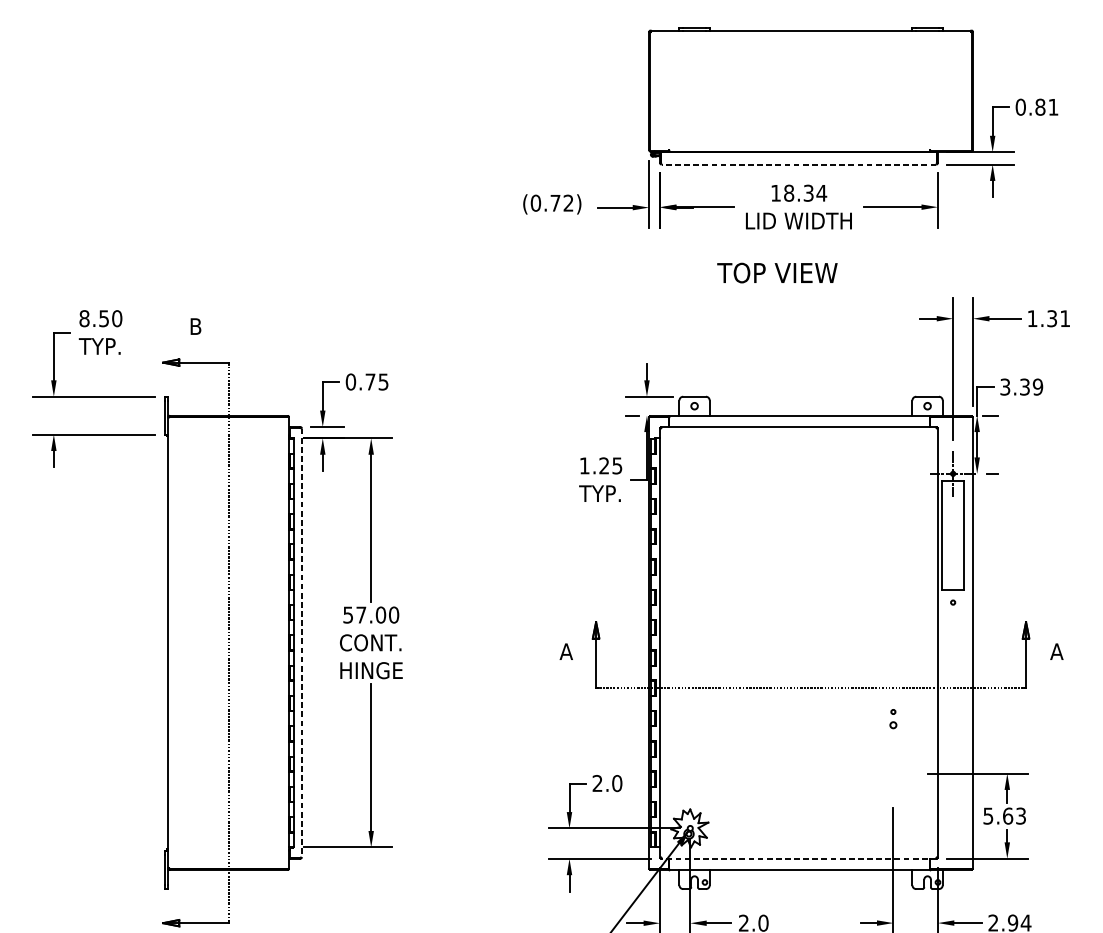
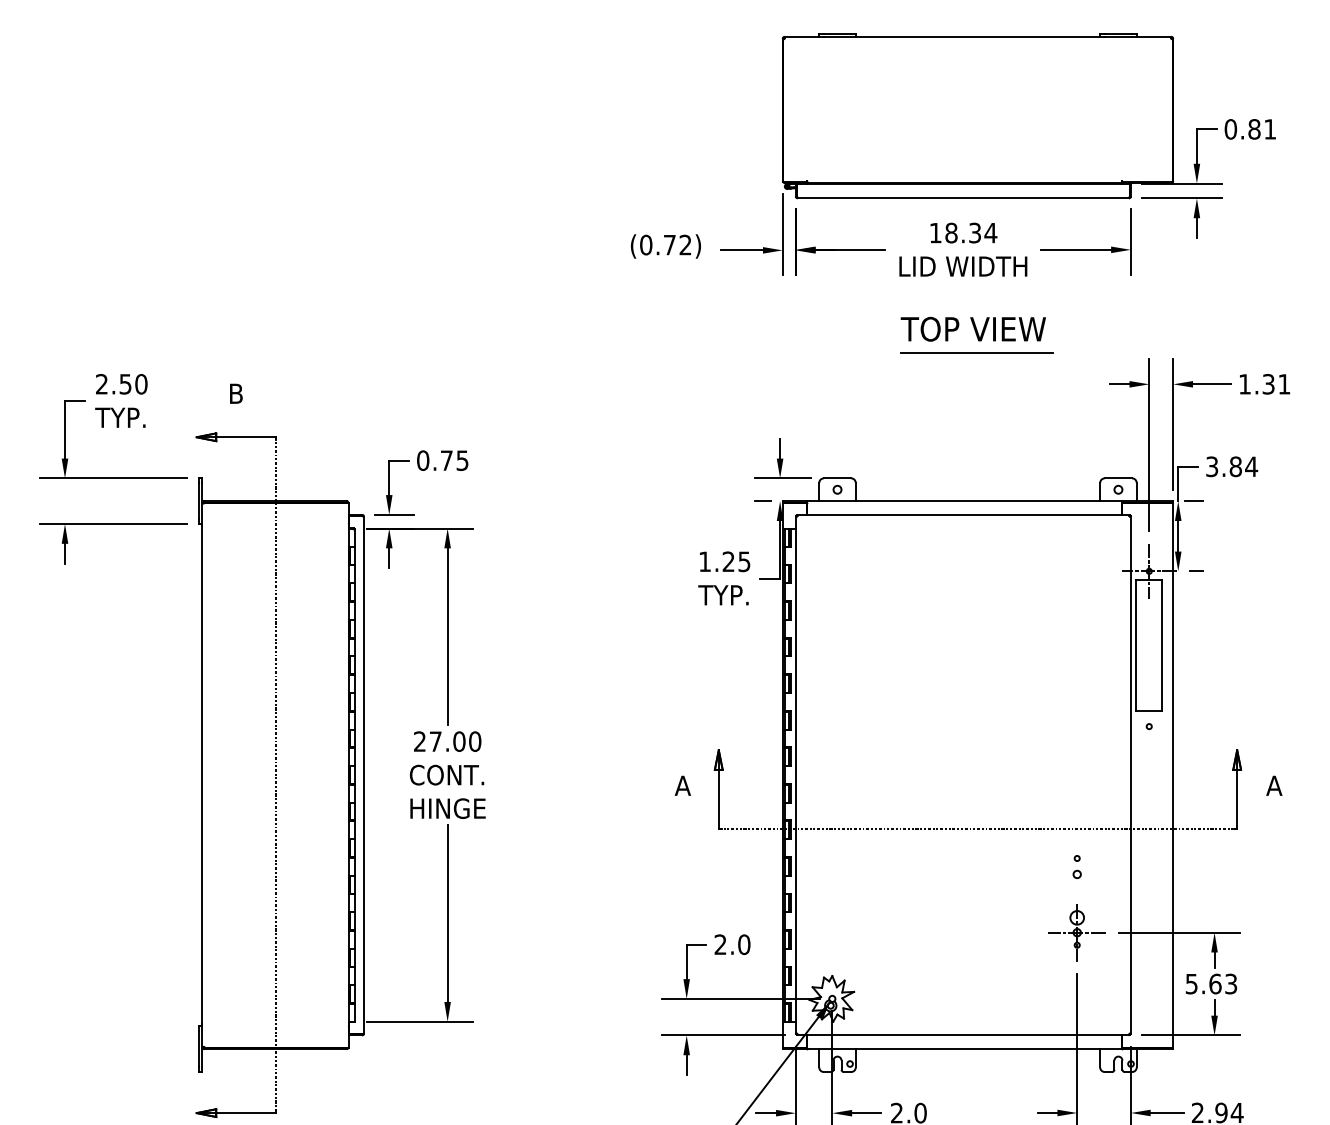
line: (799, 164) -> (963, 198), dashed -> solid
text: (776, 272) -> (972, 328), moved
line: (809, 293) -> (976, 353), added
text: (84, 318) -> (101, 384), 8.50 -> 2.50
text: (1031, 386) -> (1243, 466), 3.39 -> 3.84
text: (347, 614) -> (419, 741), 57.00 -> 27.00
line: (302, 643) -> (364, 775), dashed -> solid
part: (892, 773) -> (1076, 932), added
line: (798, 858) -> (962, 1035), dashed -> solid

